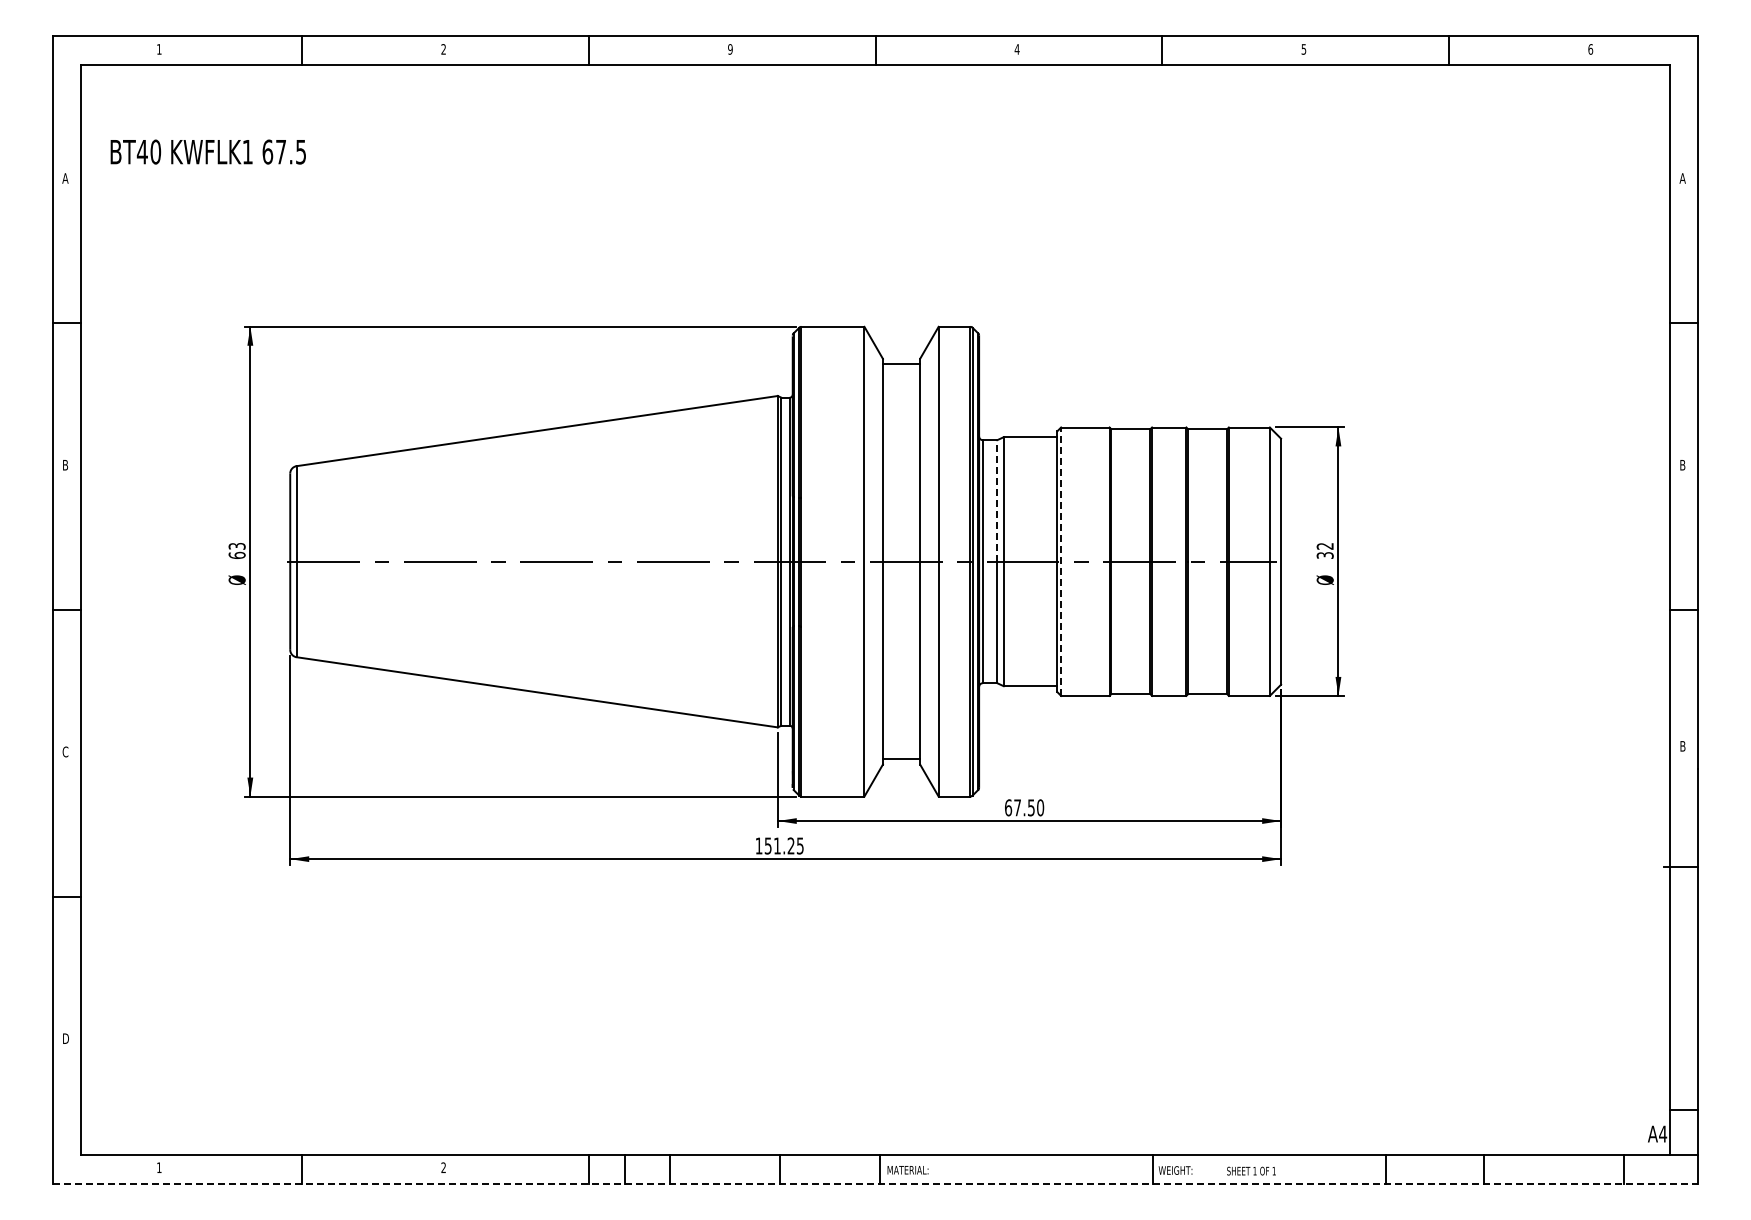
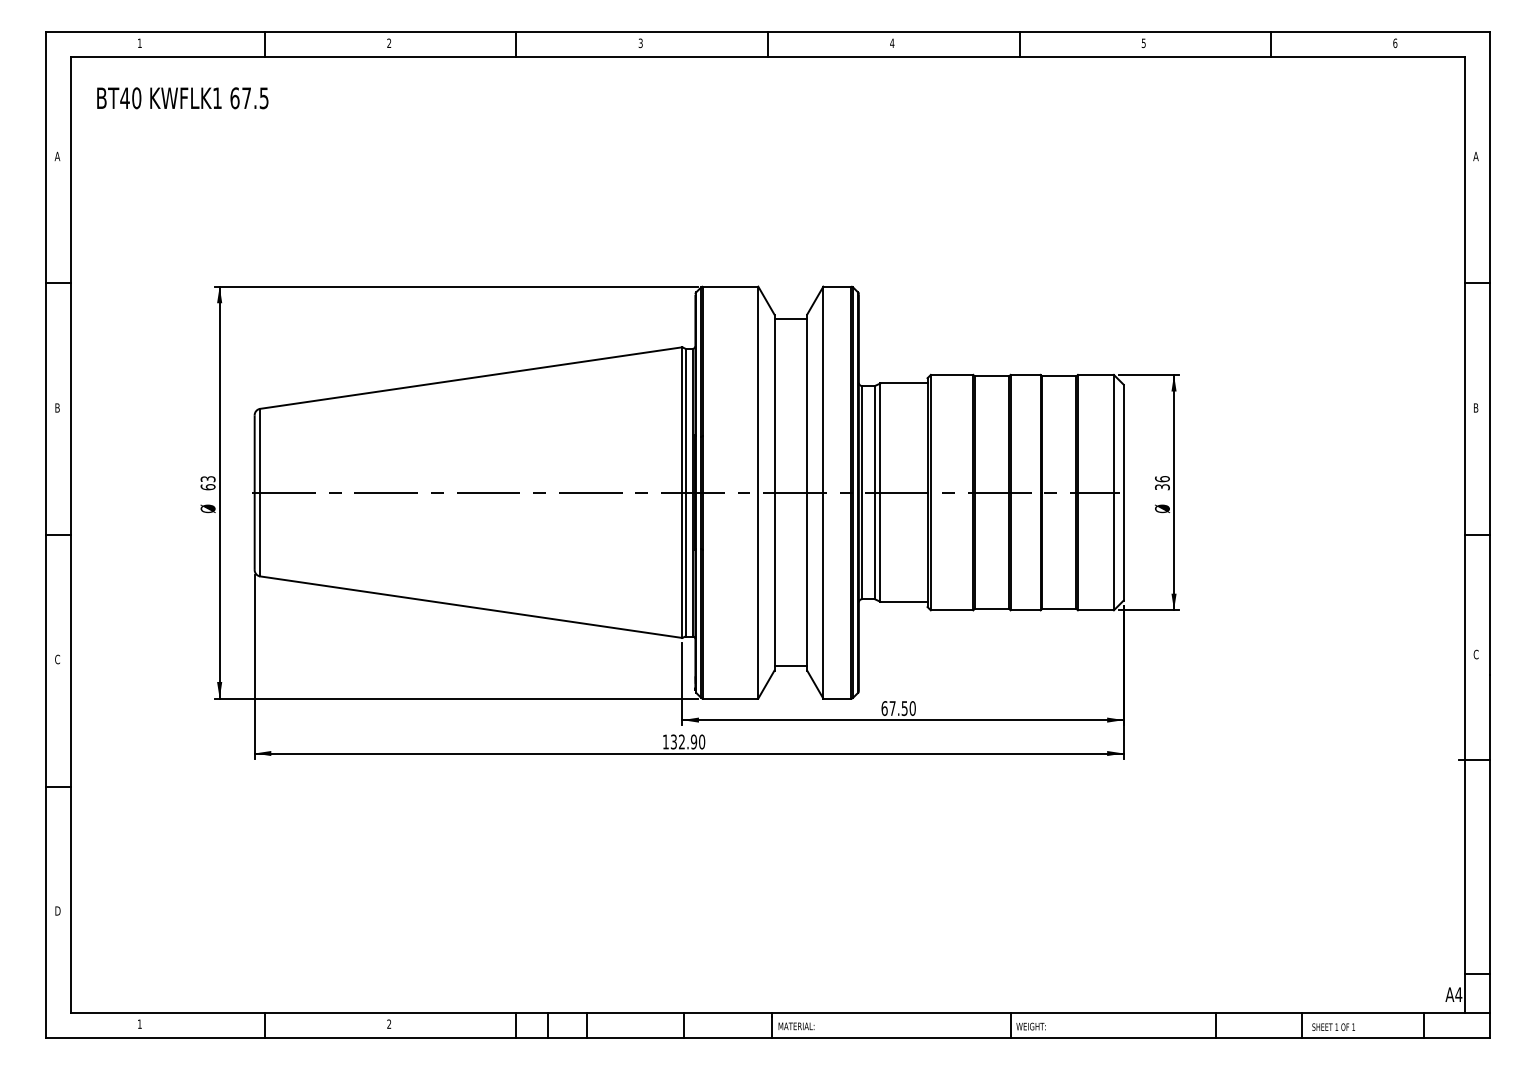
text: (730, 49) -> (640, 43), 9 -> 3
text: (207, 151) -> (182, 97), moved
line: (997, 500) -> (875, 438), dashed -> solid
text: (1324, 545) -> (1161, 478), 32 -> 36
line: (1061, 561) -> (931, 492), dashed -> solid
text: (1682, 745) -> (1475, 653), B -> C
text: (784, 845) -> (688, 741), 151.25 -> 132.90
text: (1251, 1170) -> (1333, 1026), moved
line: (875, 1183) -> (768, 1038), dashed -> solid

